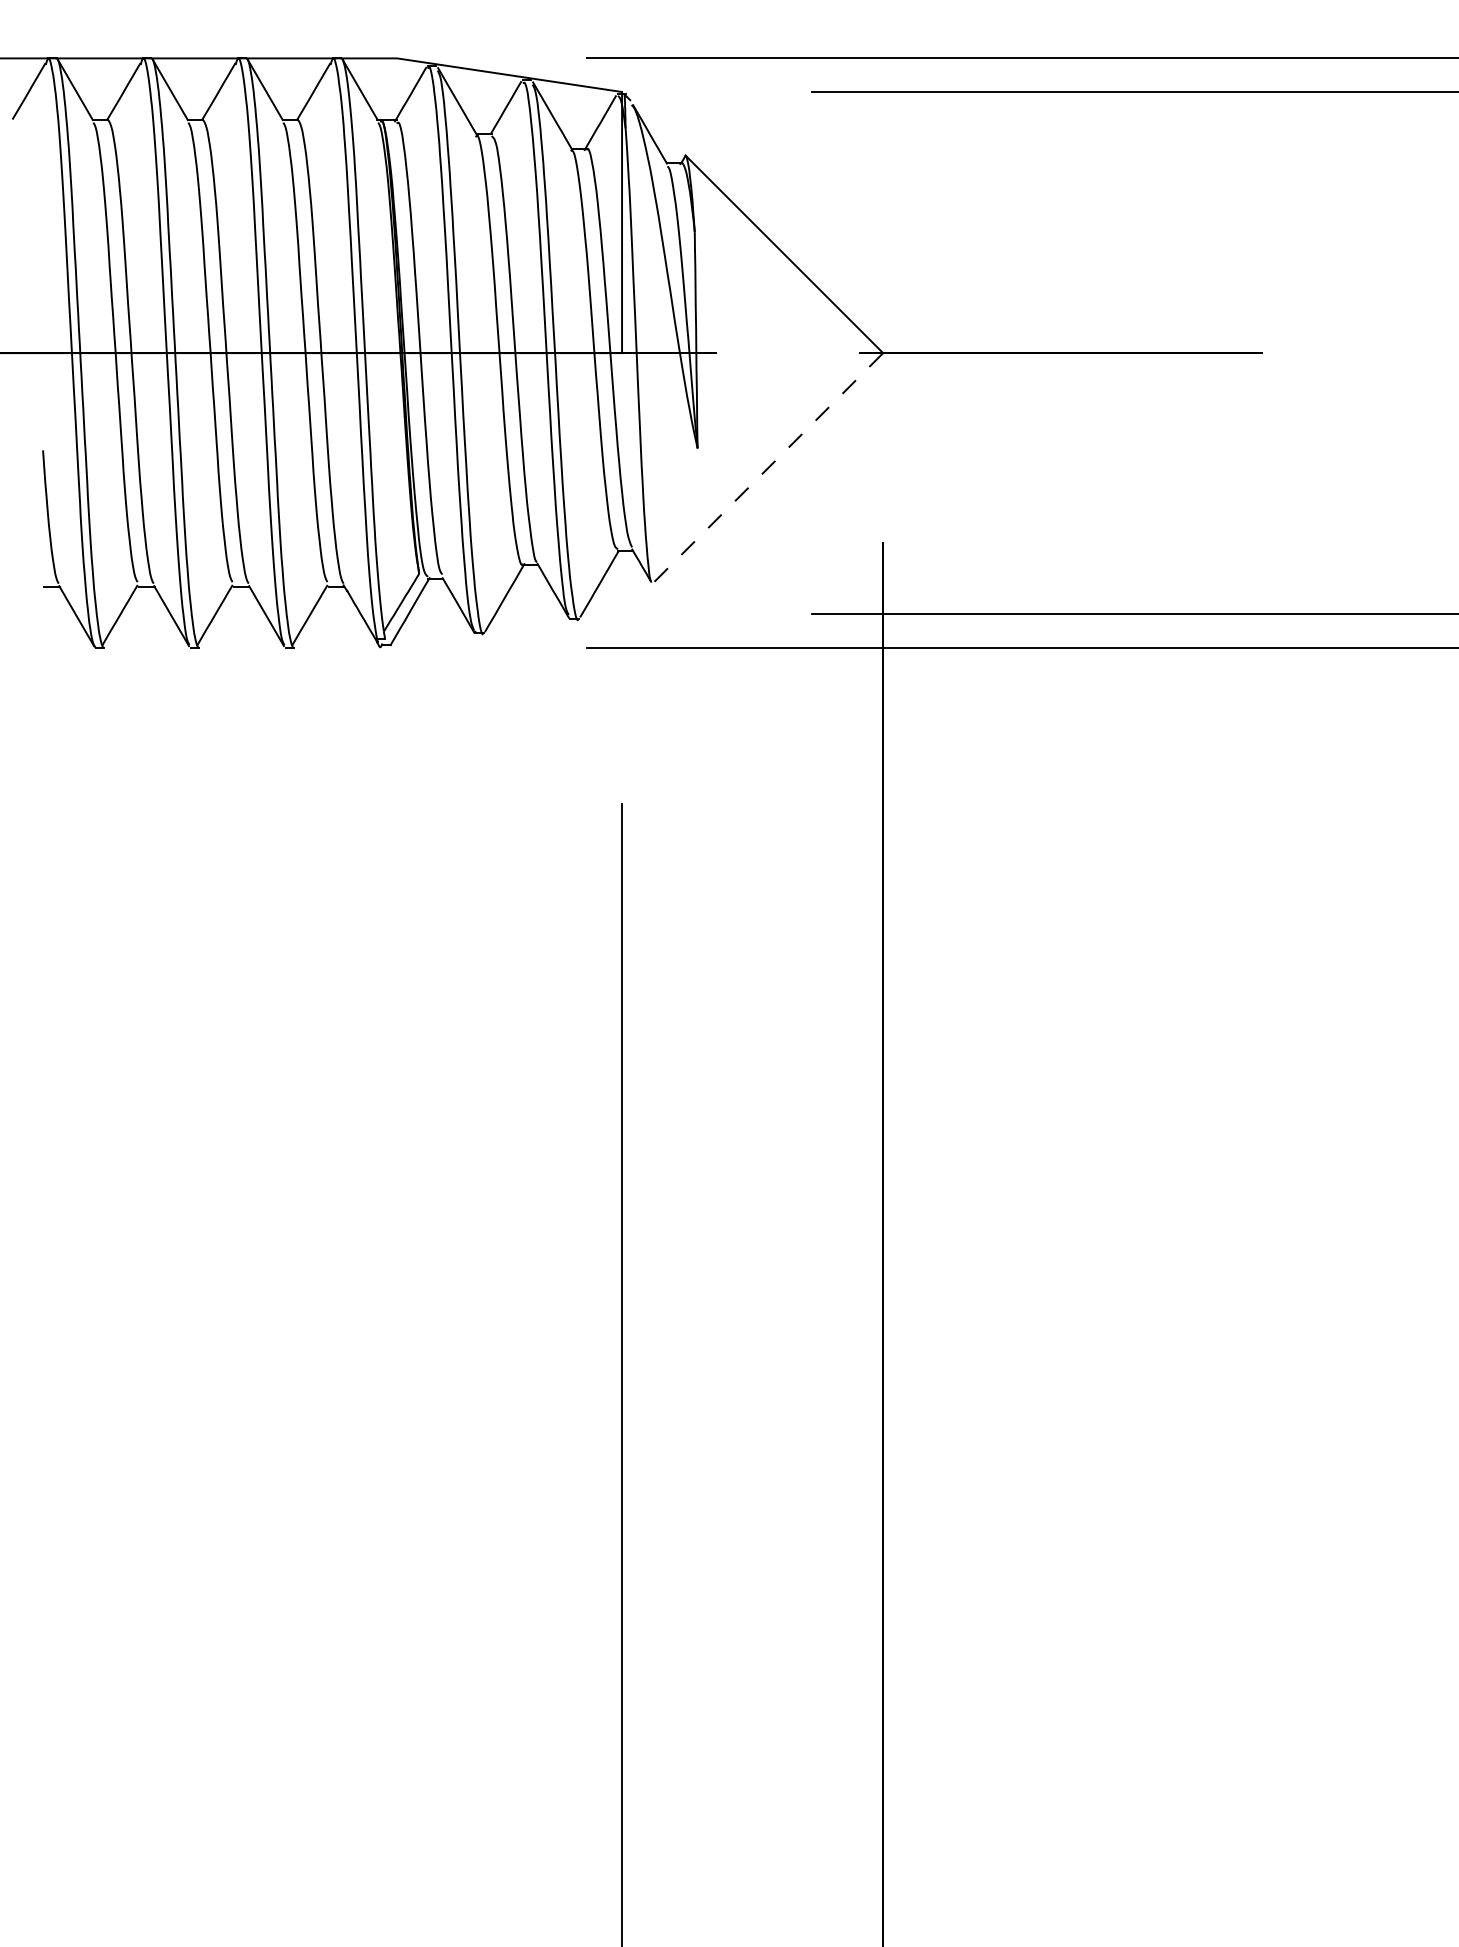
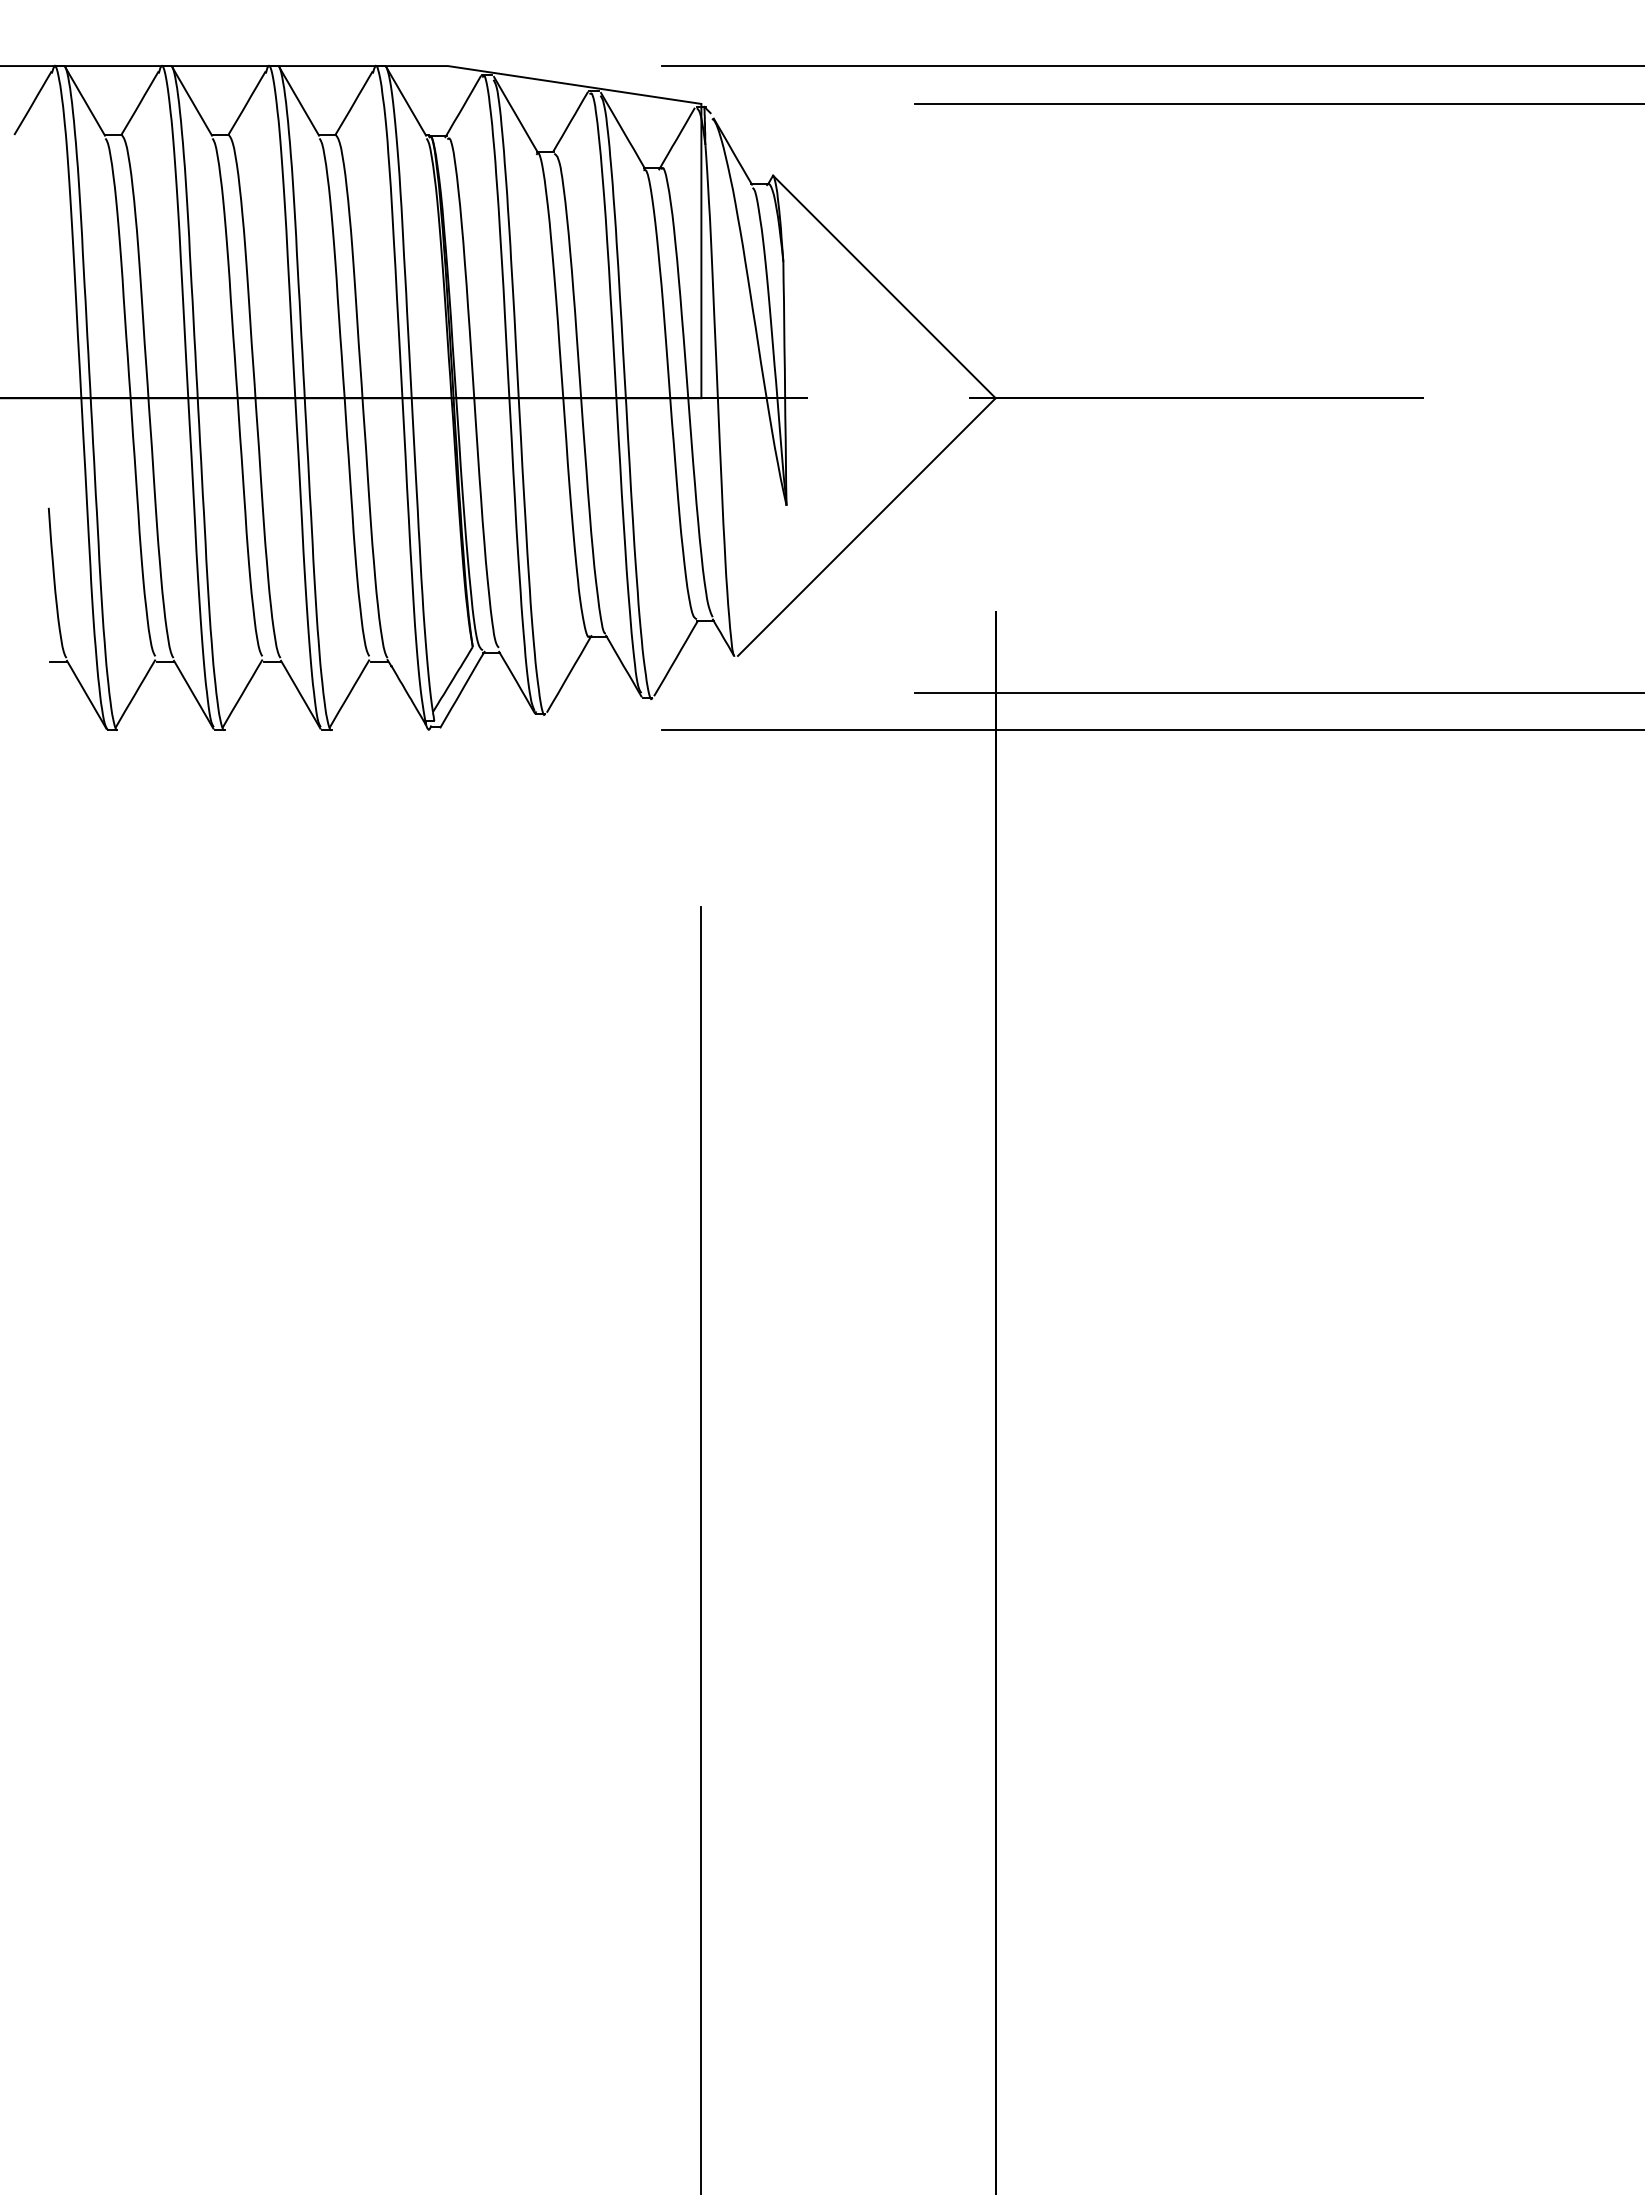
line: (769, 466) -> (867, 526), dashed -> solid

